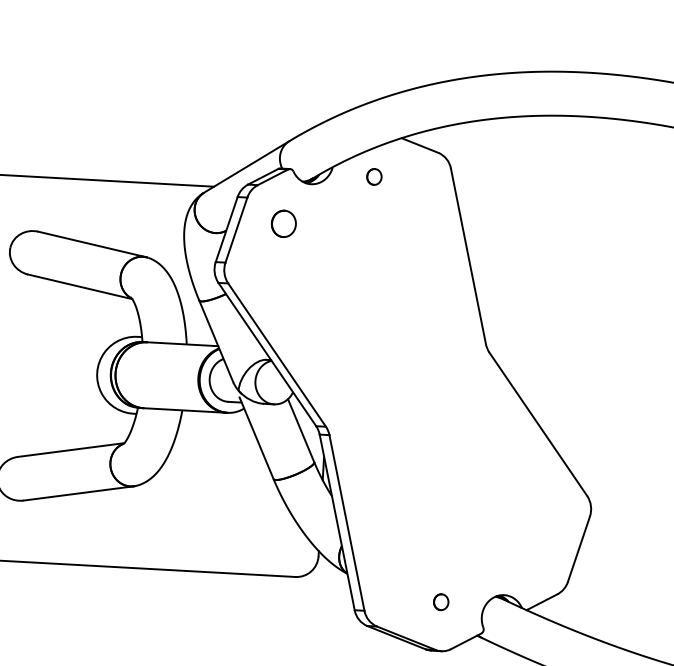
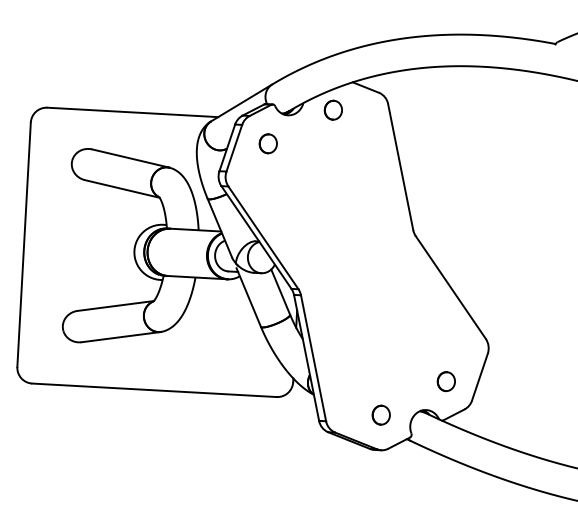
part: (373, 176) -> (332, 109), size x1.67
part: (530, 555) -> (445, 381), added
part: (440, 601) -> (380, 414), size x1.67

